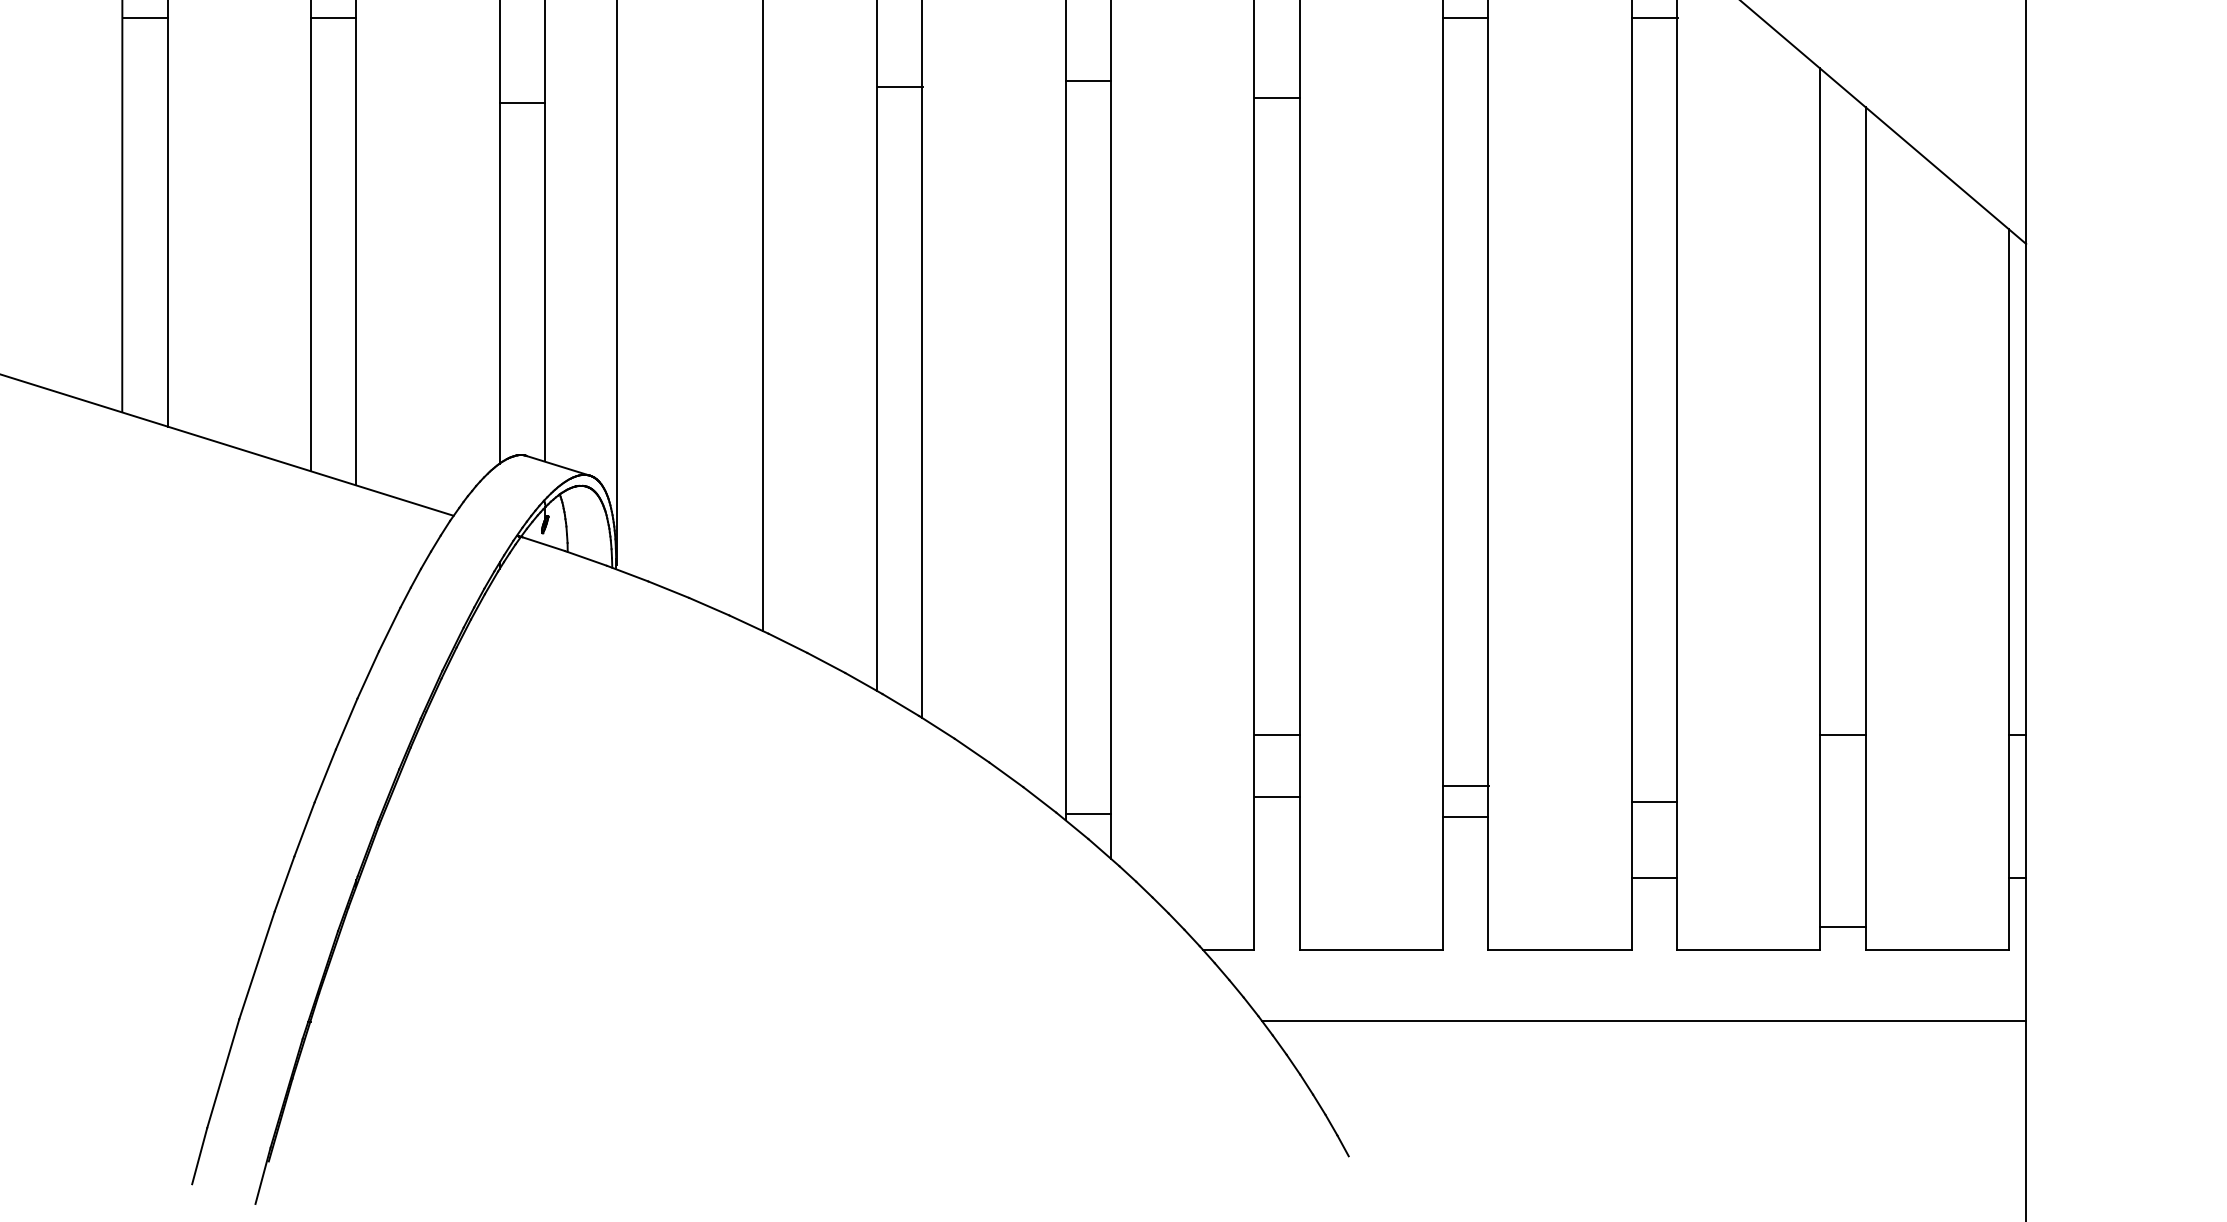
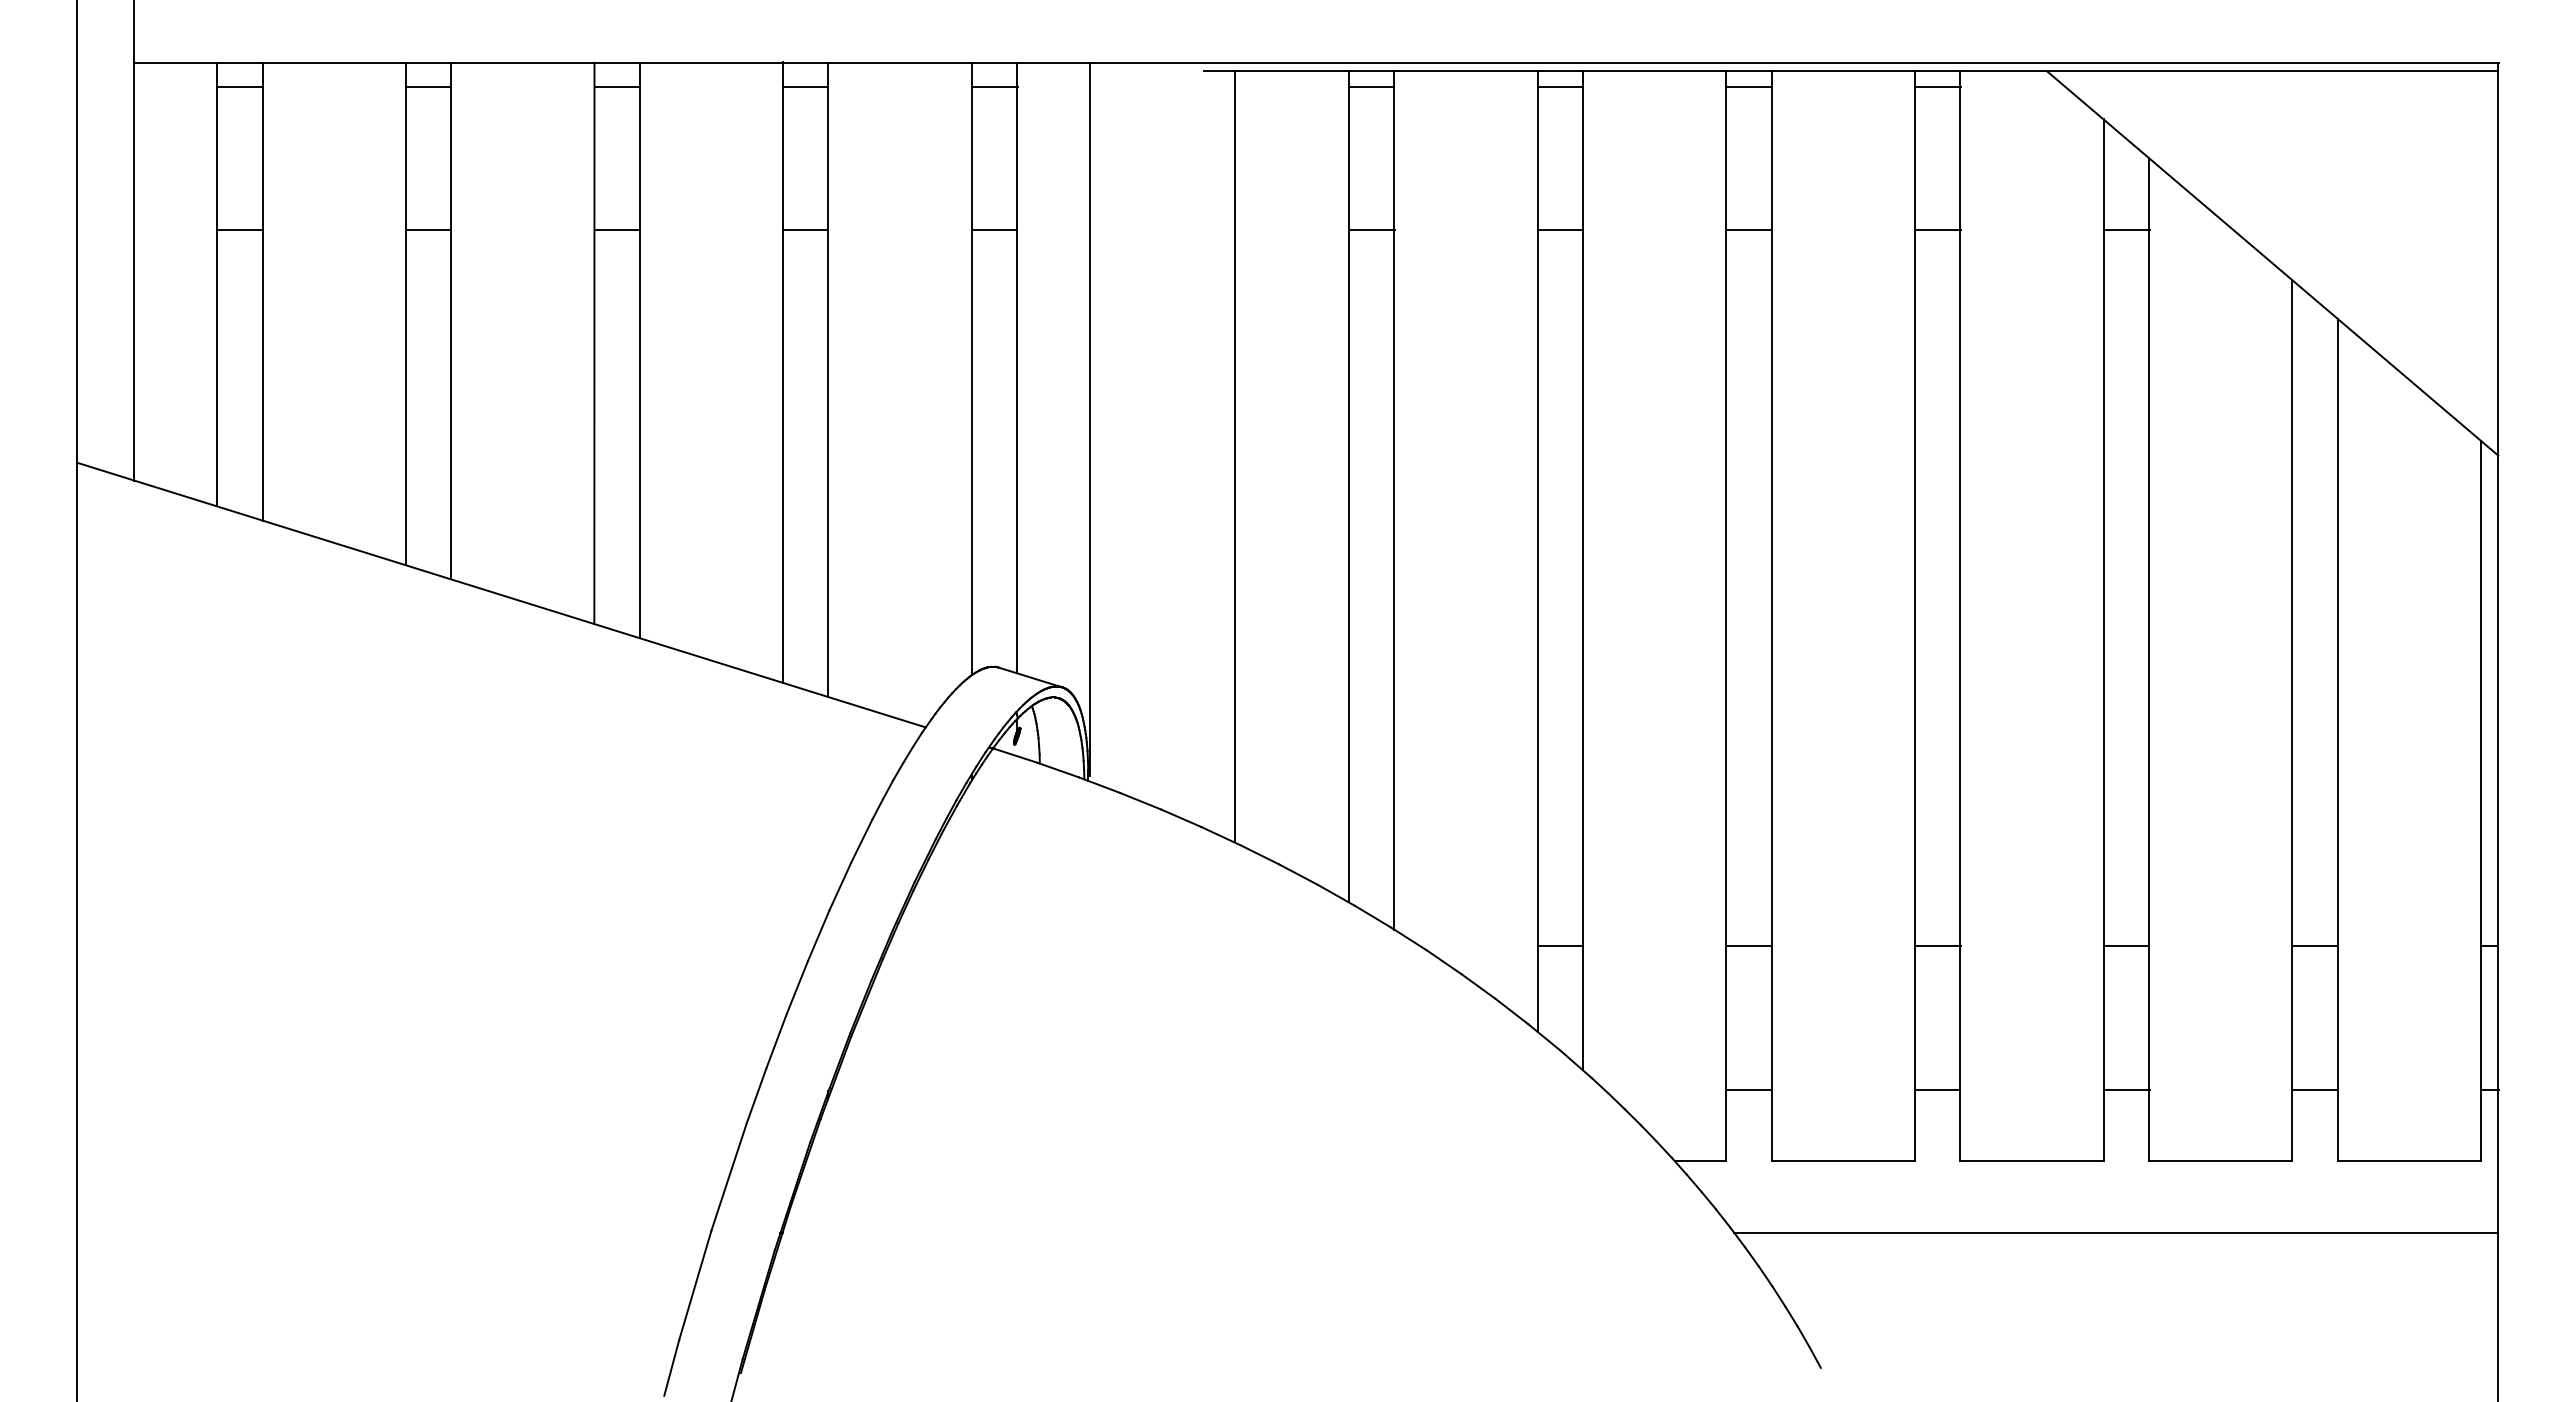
line: (1088, 81) -> (1560, 230), moved
line: (899, 87) -> (1371, 230), moved
line: (1277, 98) -> (1749, 230), moved
line: (522, 103) -> (994, 230), moved
line: (1465, 785) -> (1937, 946), moved
line: (1276, 796) -> (1748, 1089), moved
line: (1654, 801) -> (2126, 946), moved
line: (1088, 813) -> (1560, 946), moved
line: (1465, 816) -> (1937, 1089), moved
line: (1842, 926) -> (2314, 1089), moved

